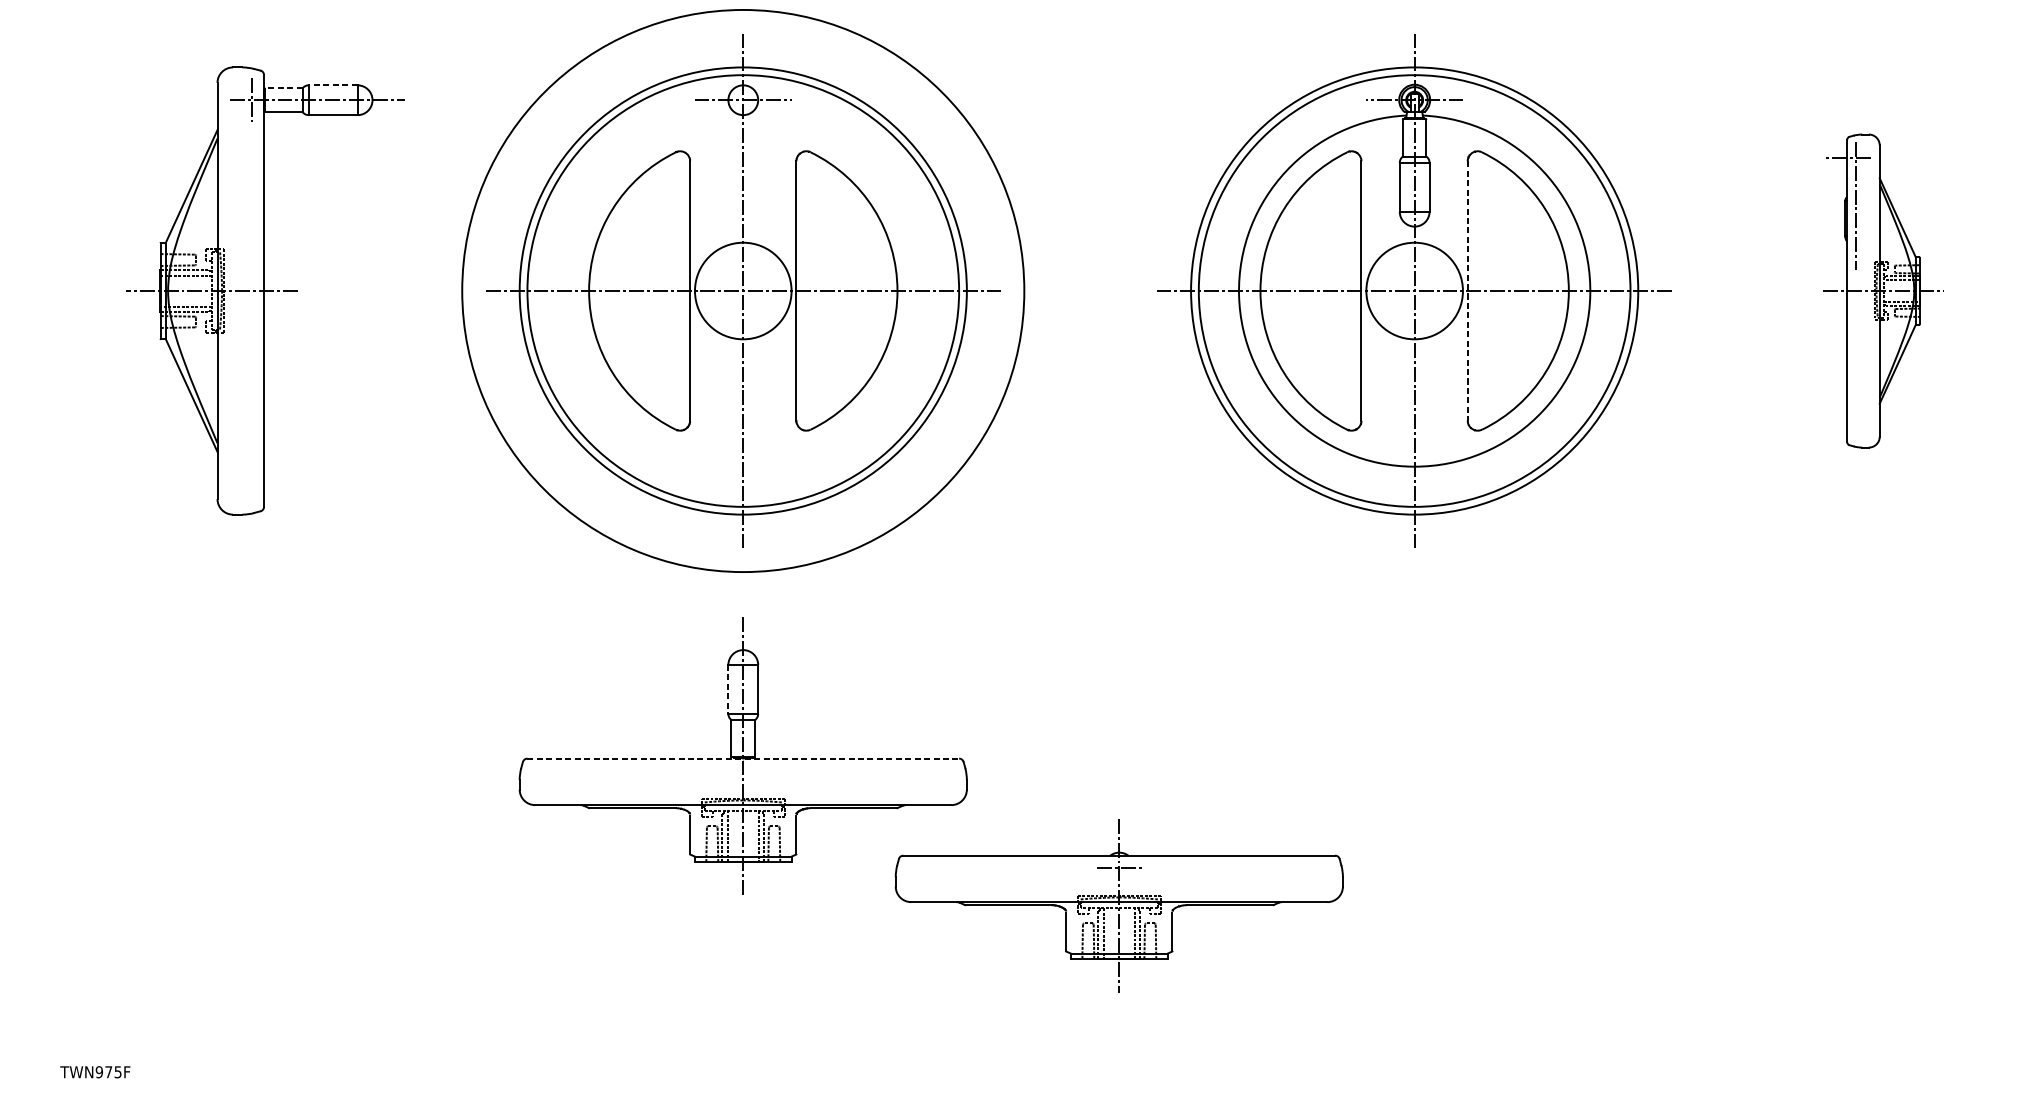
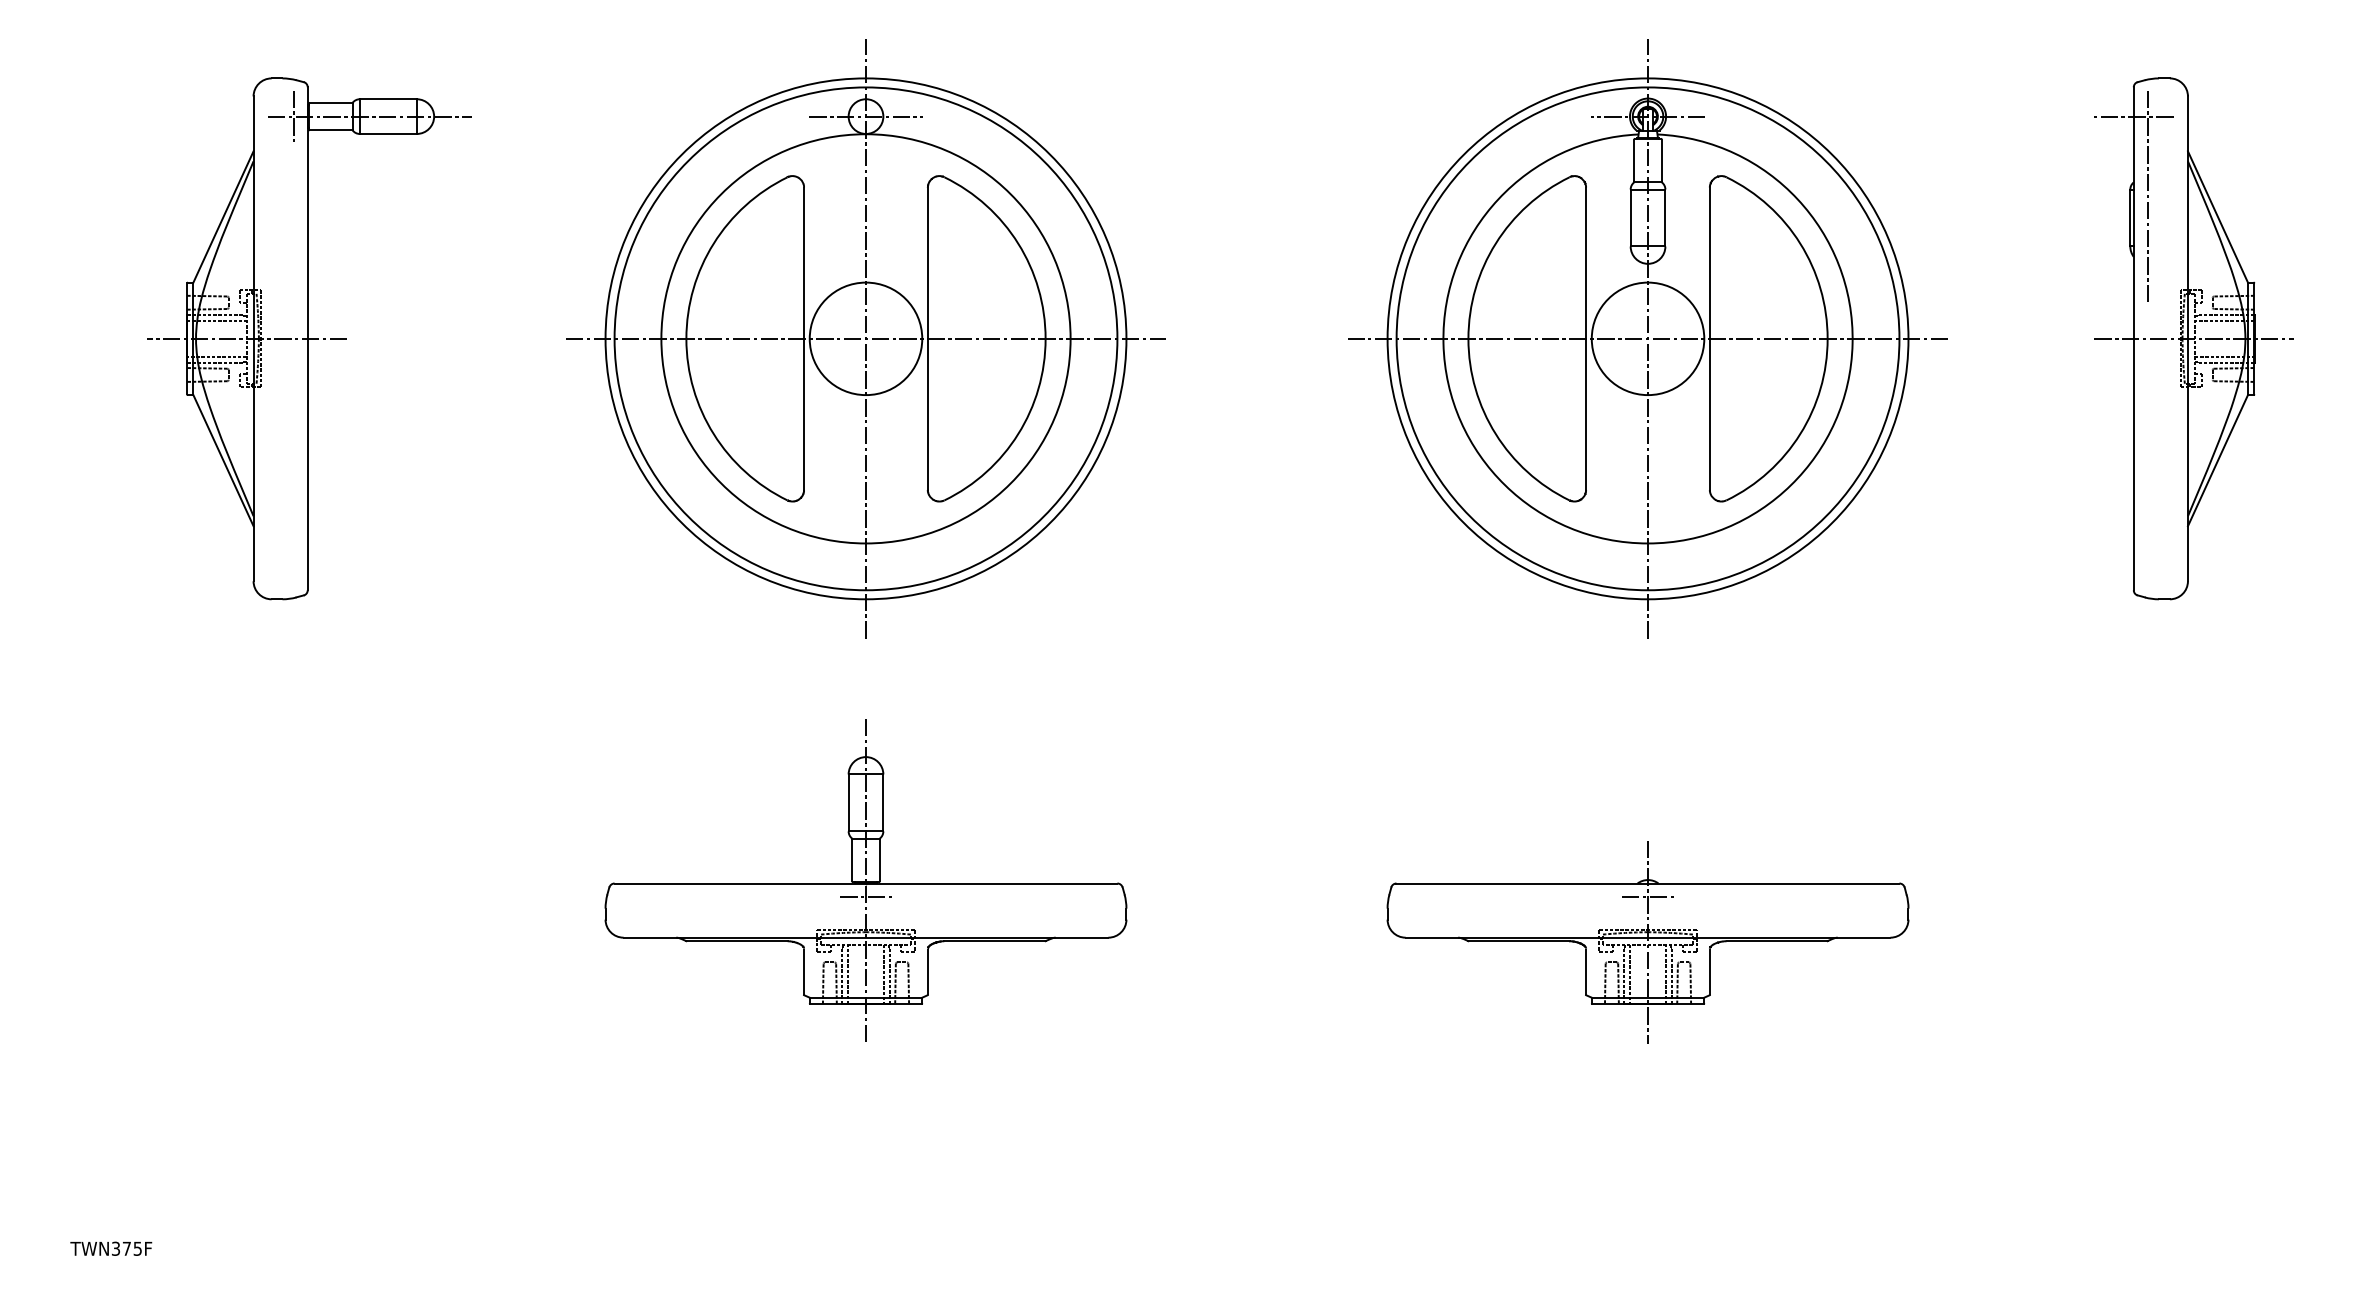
line: (332, 85) -> (387, 99), dashed -> solid
line: (283, 88) -> (330, 102), dashed -> solid
circle: (742, 290) -> (865, 338), size x0.62
part: (1882, 290) -> (2193, 338), size x1.43
line: (1467, 291) -> (1709, 339), dashed -> solid
line: (728, 689) -> (848, 803), dashed -> solid
line: (743, 758) -> (866, 883), dashed -> solid
line: (742, 770) -> (865, 897), added
part: (1118, 906) -> (1647, 942), moved
text: (98, 1071) -> (115, 1248), TWN975F -> TWN375F

